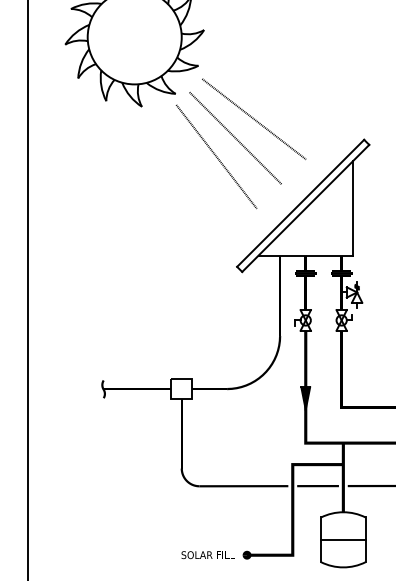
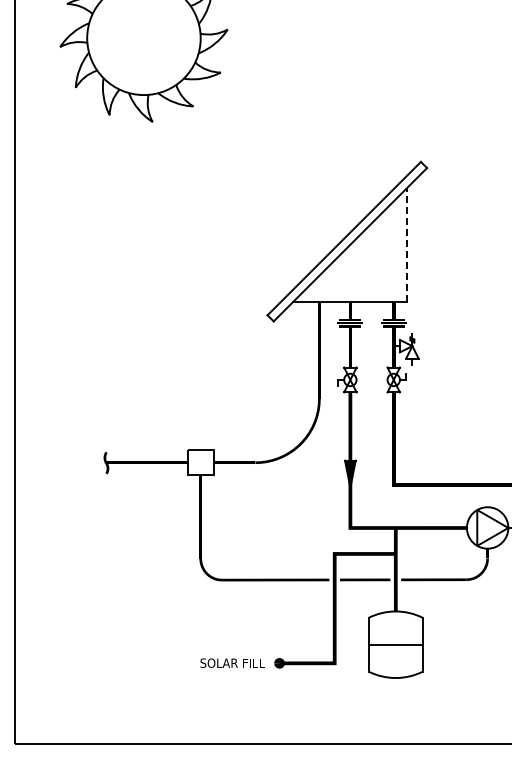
line: (253, 118) -> (287, 136), removed
line: (235, 137) -> (265, 159), removed
line: (216, 156) -> (242, 182), removed
line: (353, 208) -> (407, 244), solid -> dashed

